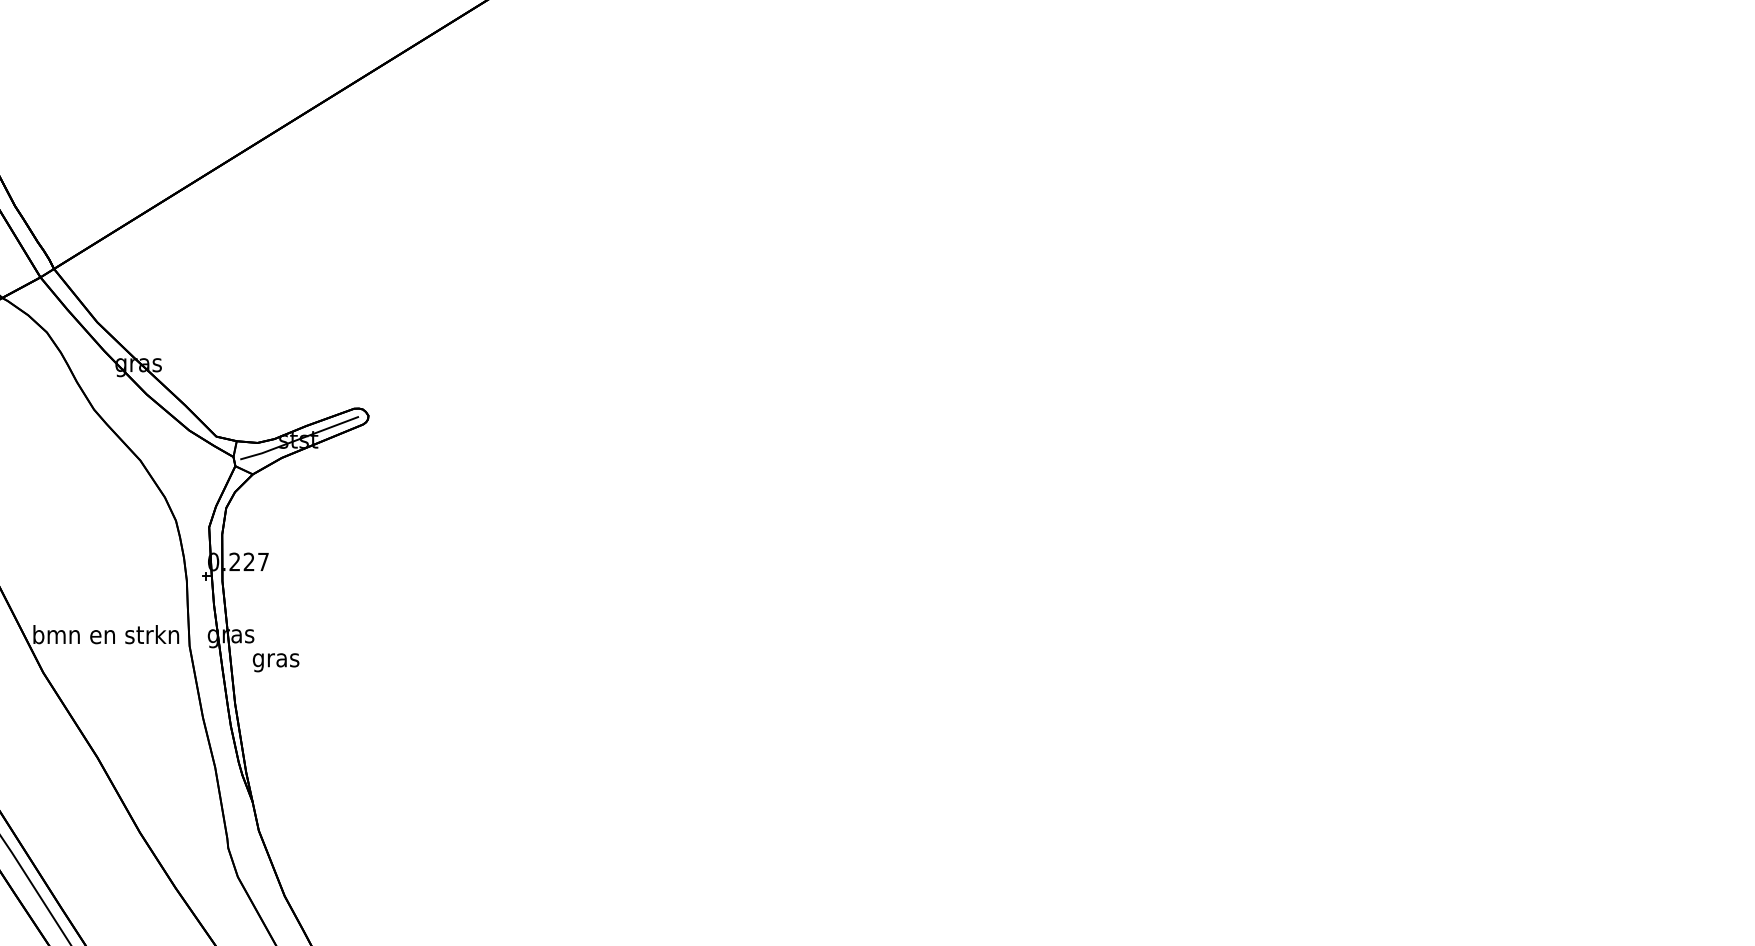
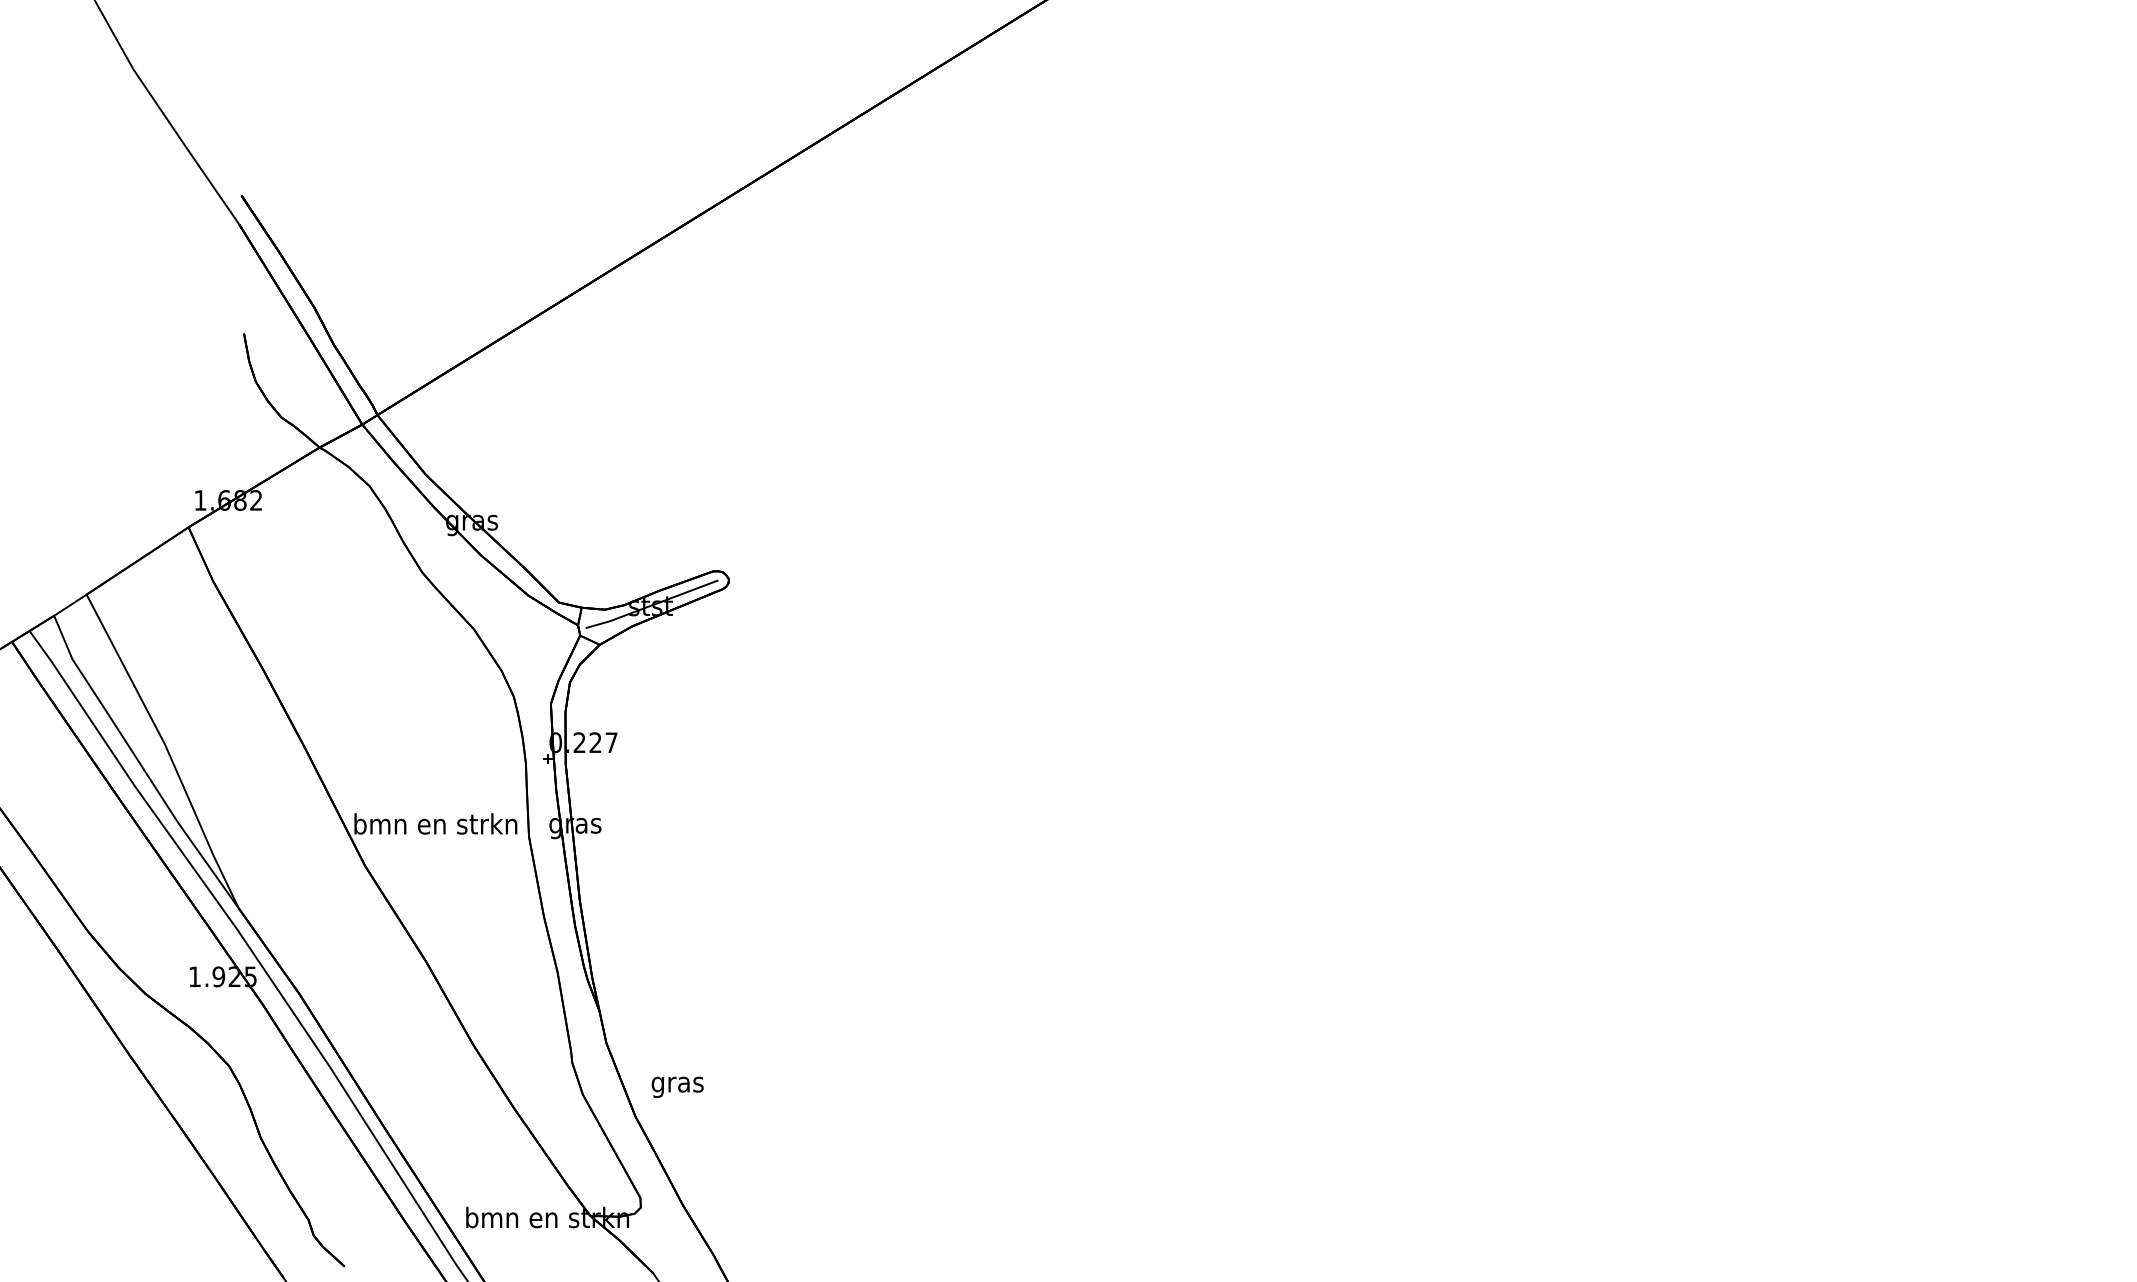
text: (275, 662) -> (677, 1087), moved

